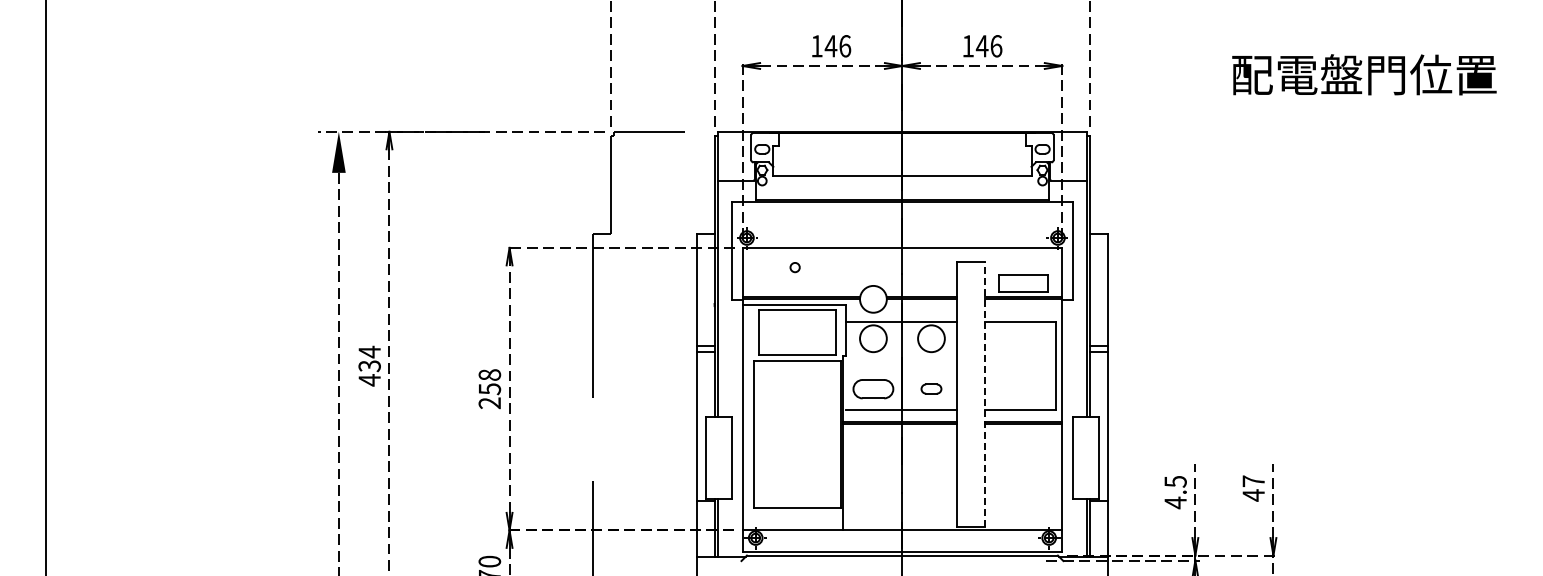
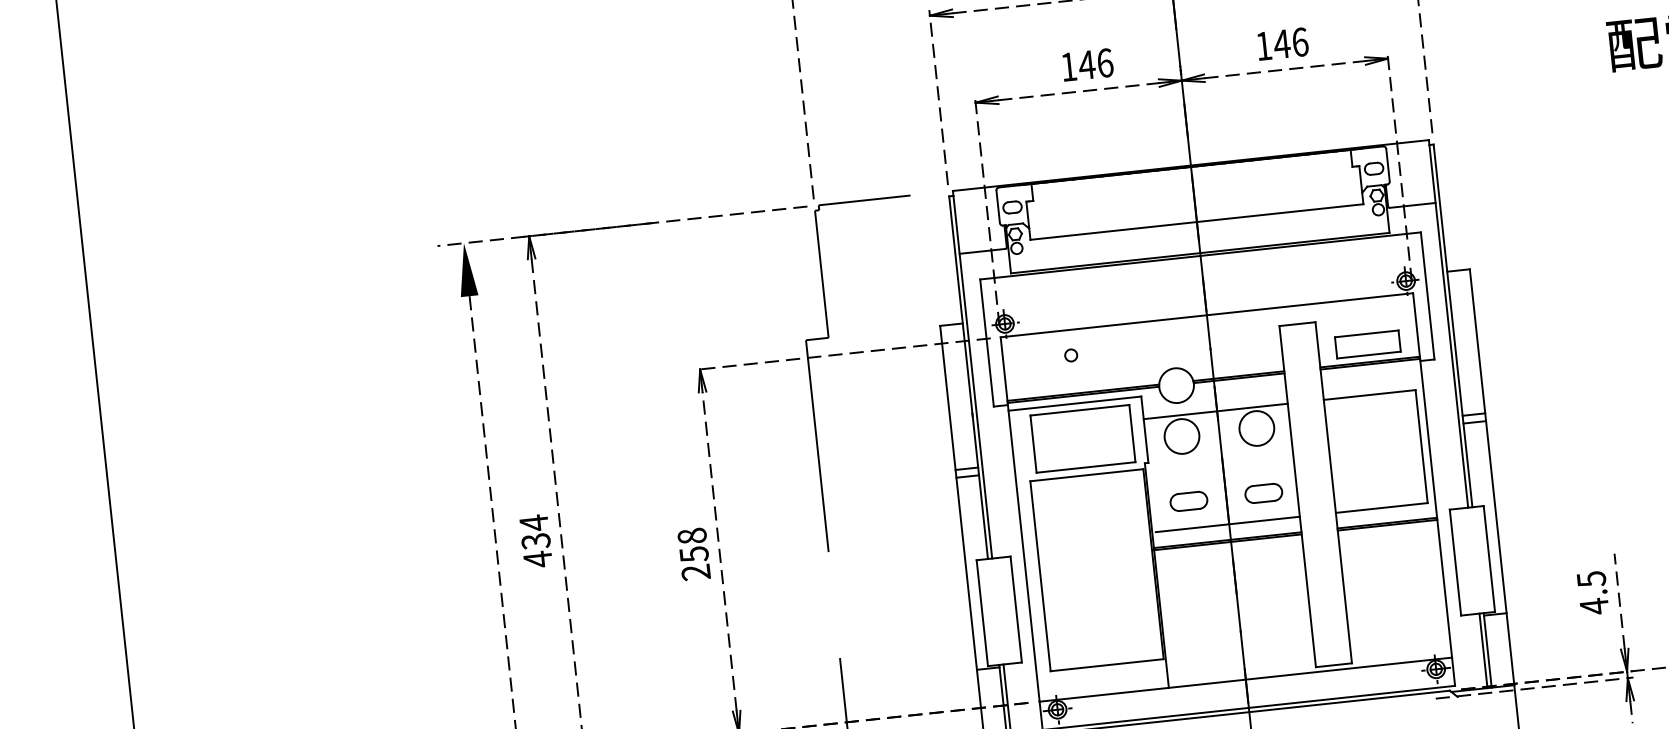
part: (873, 388) -> (1188, 500), size x0.71
part: (931, 388) -> (1263, 492), size x1.43
line: (985, 393) -> (1334, 491), dashed -> solid

